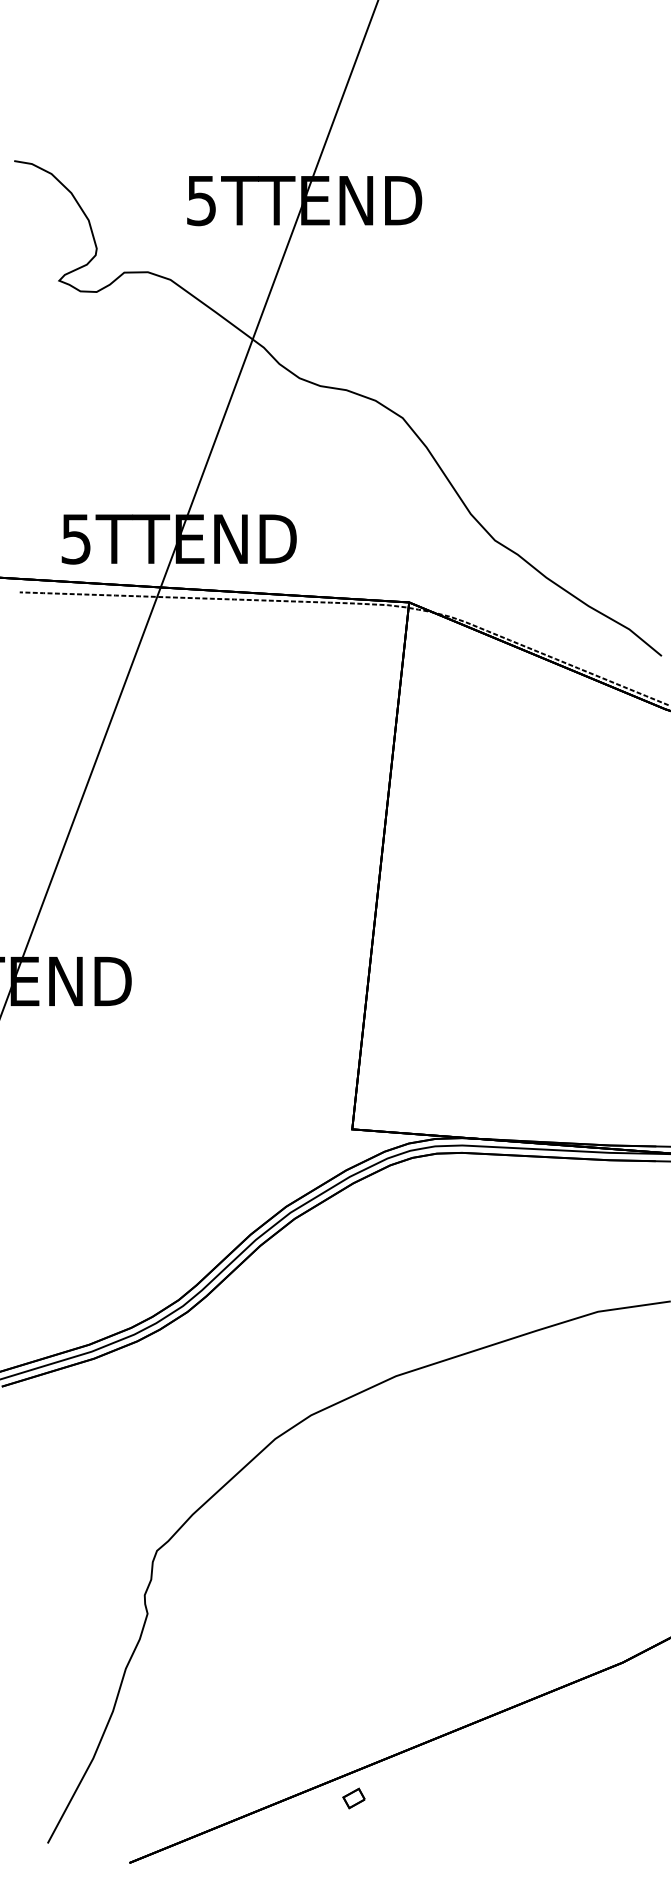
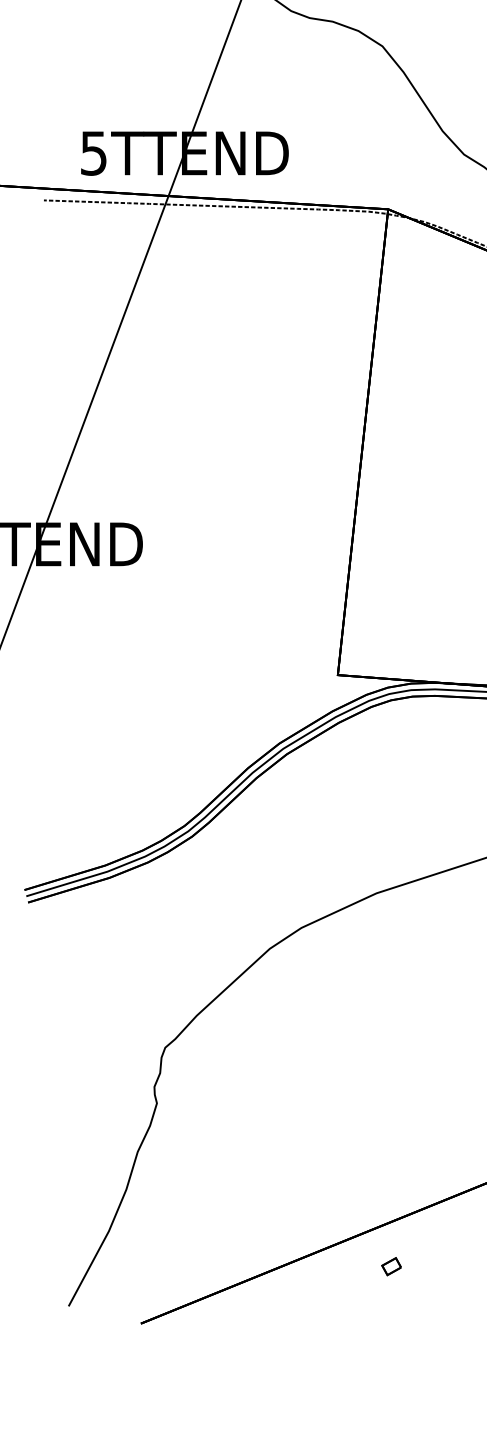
part: (353, 1798) -> (391, 1266), moved

